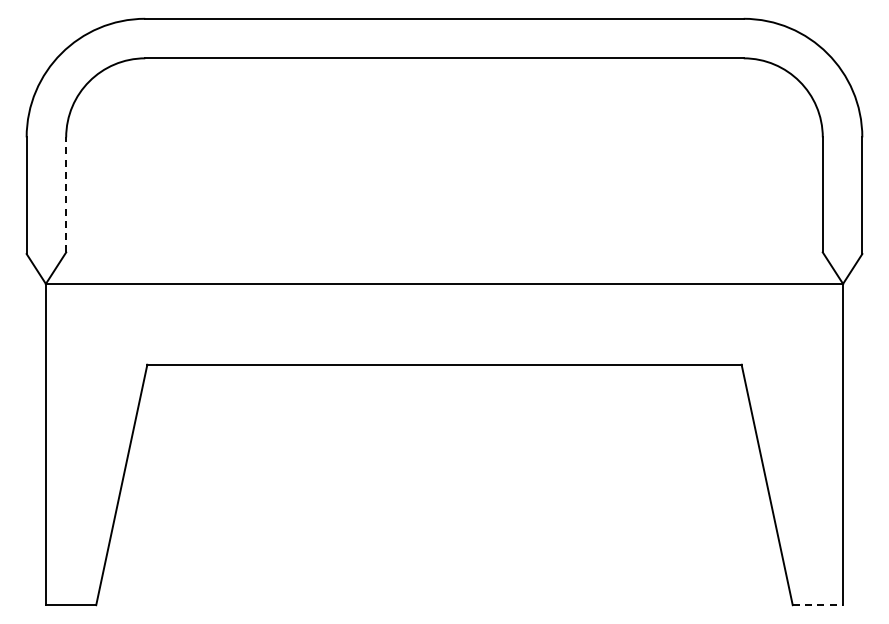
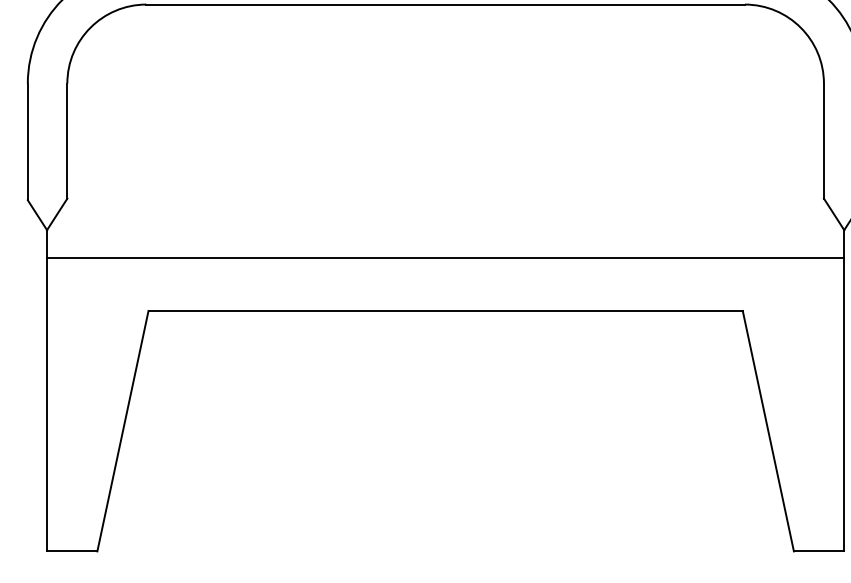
line: (66, 194) -> (67, 140), dashed -> solid
line: (444, 284) -> (445, 258), moved
line: (818, 605) -> (819, 551), dashed -> solid

